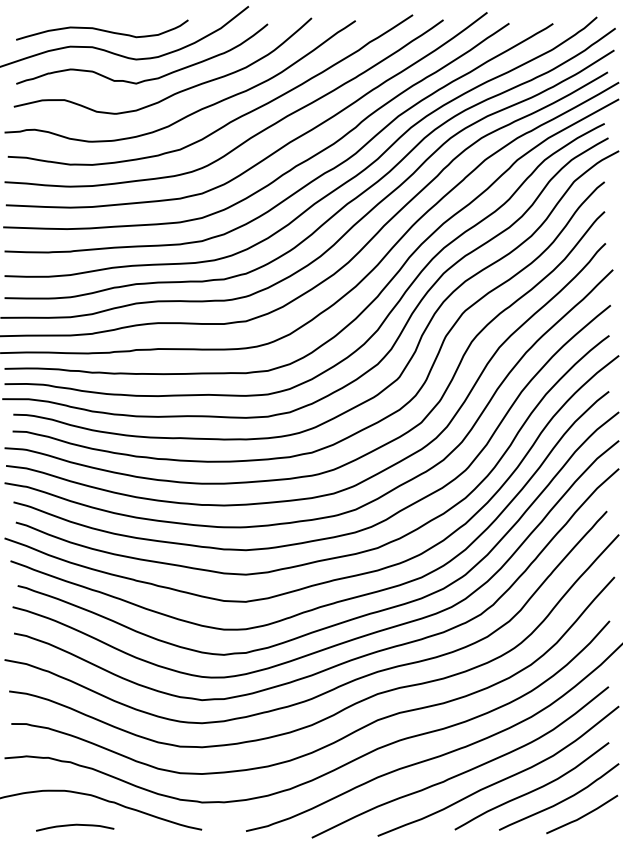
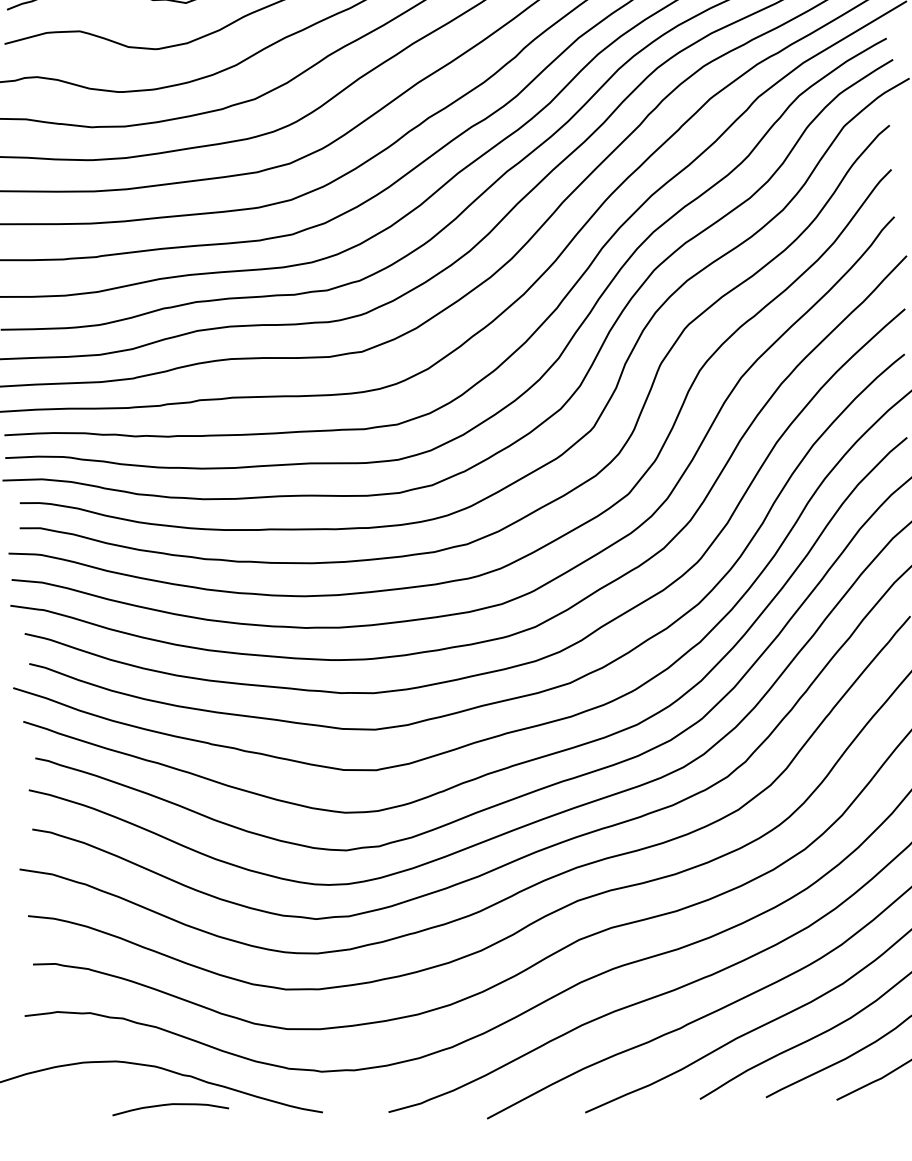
curve: (75, 825) -> (171, 1105), moved

